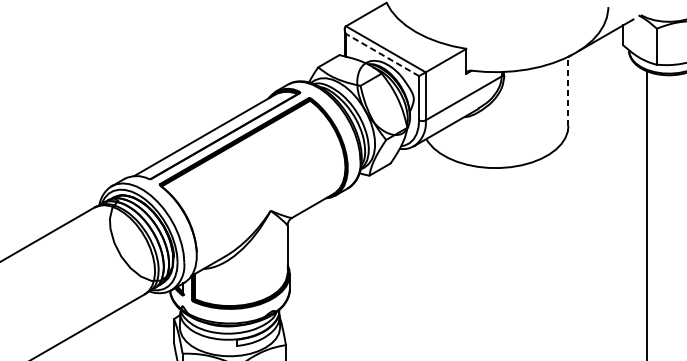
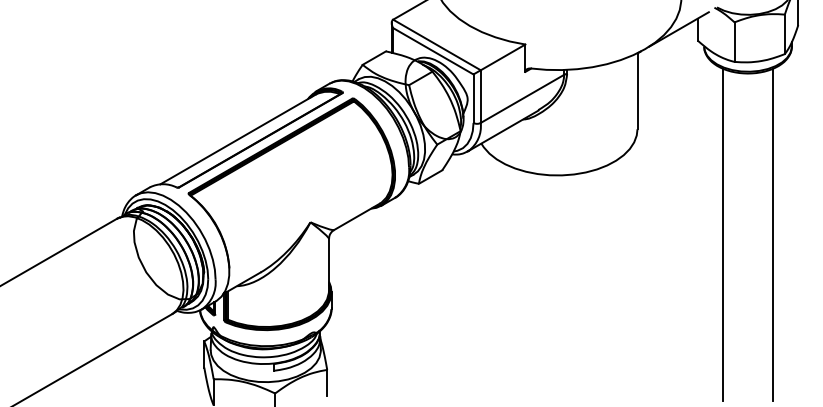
line: (381, 55) -> (432, 51), dashed -> solid
line: (568, 90) -> (637, 90), dashed -> solid

